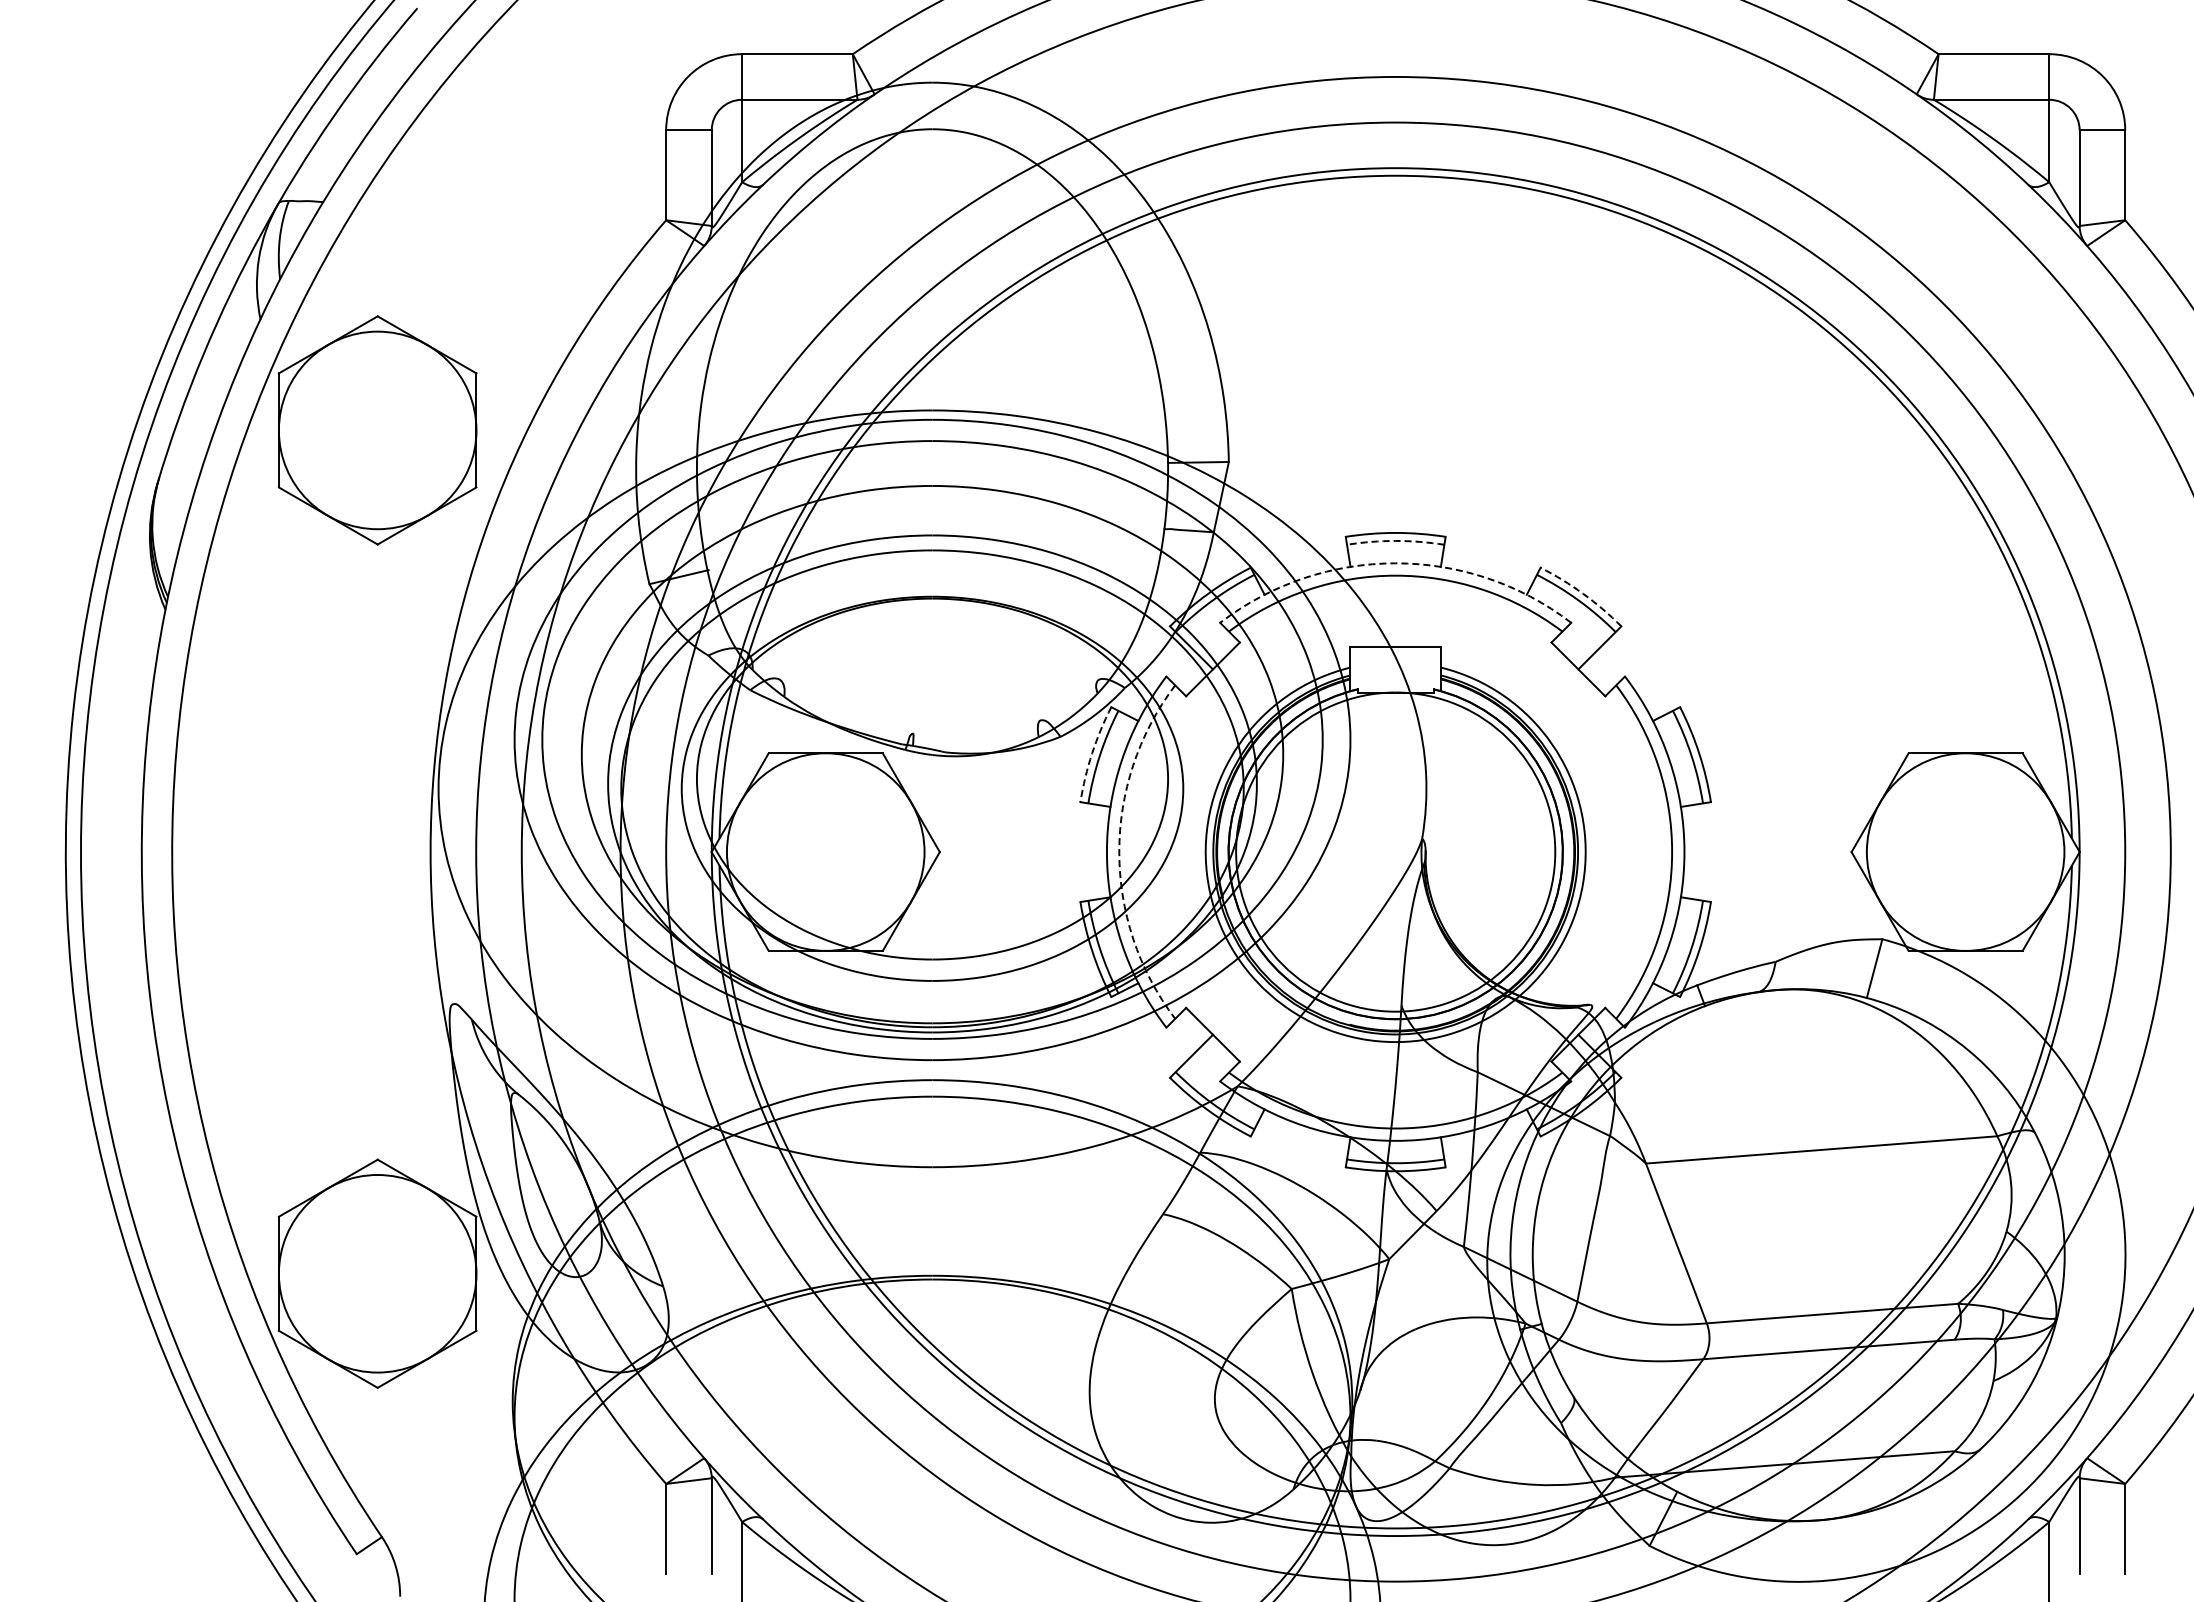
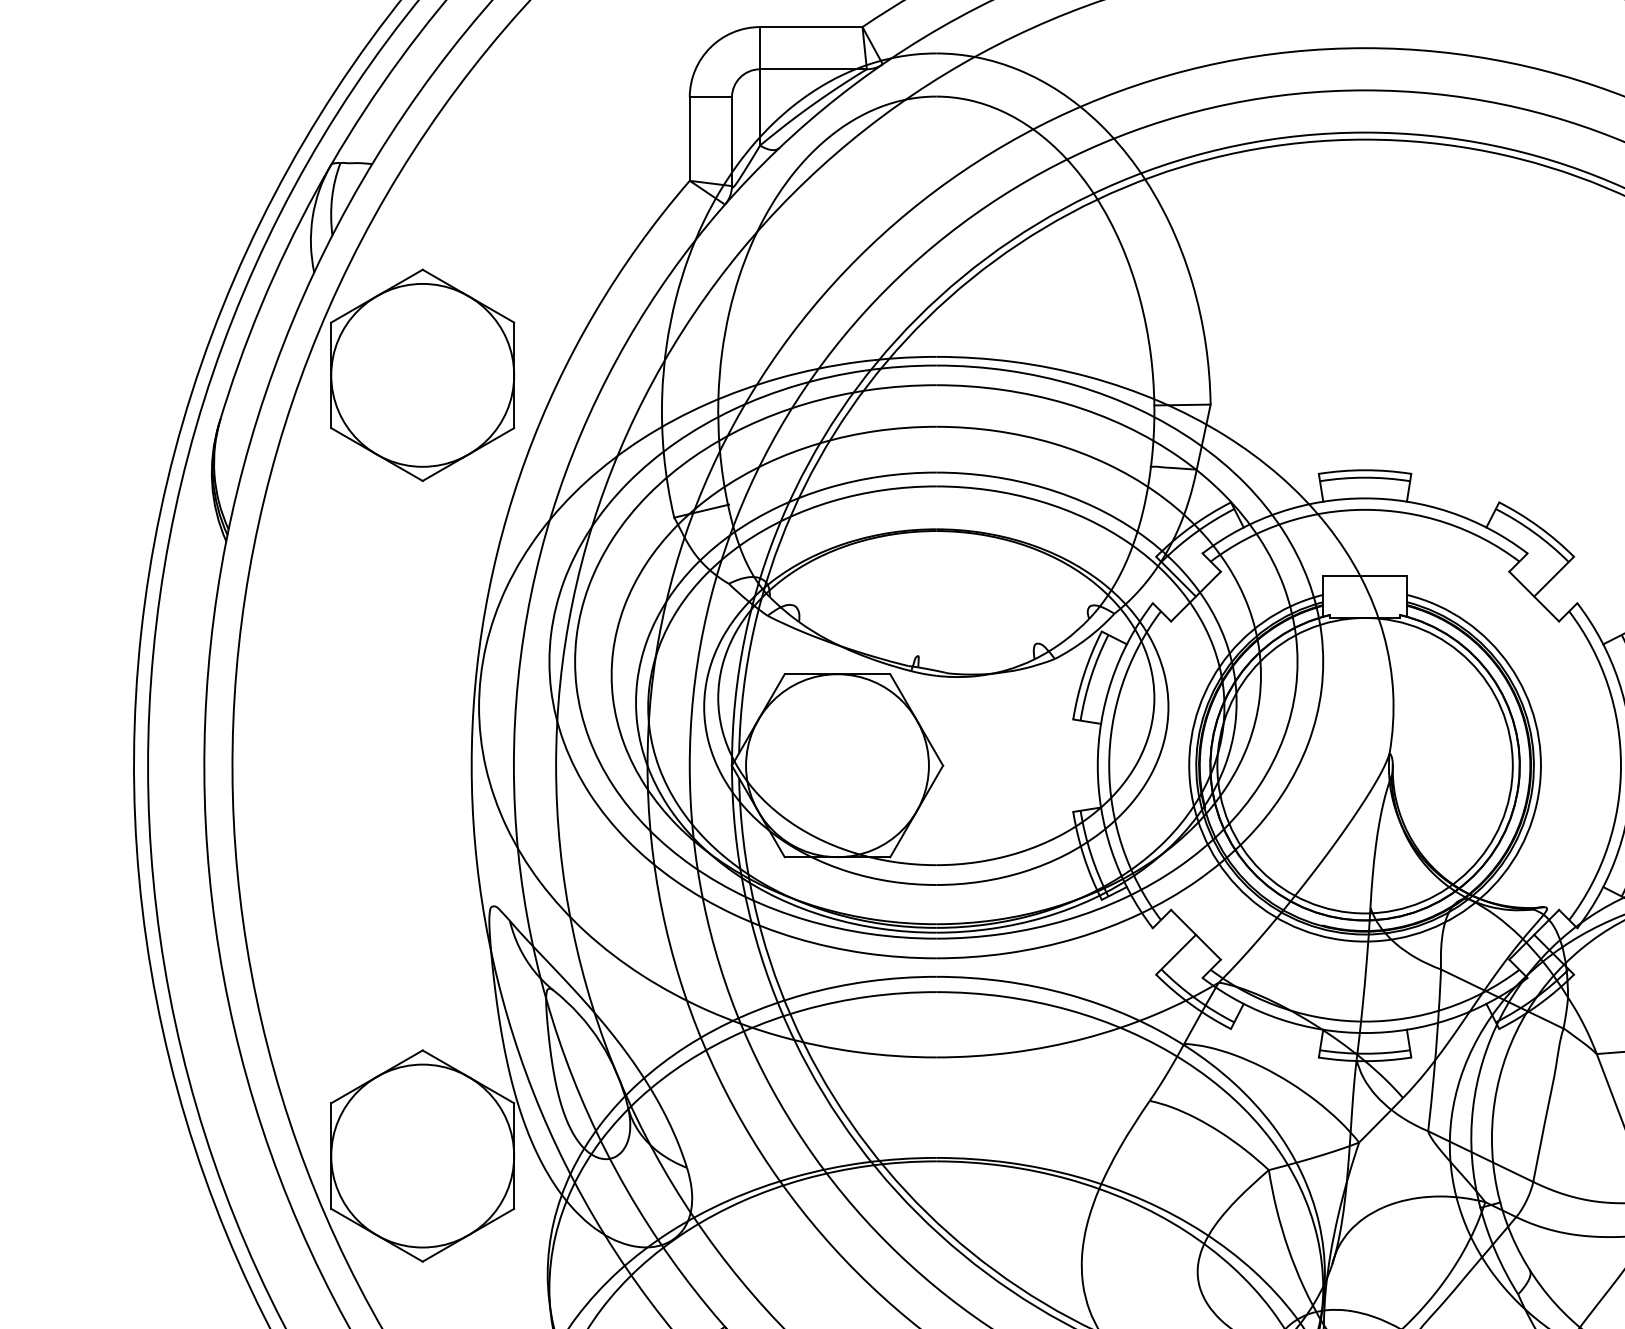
arc: (1395, 540) -> (1364, 477), dashed -> solid
arc: (1395, 563) -> (1364, 498), dashed -> solid
arc: (1583, 593) -> (1538, 526), dashed -> solid
arc: (1092, 753) -> (1084, 674), dashed -> solid
arc: (1119, 852) -> (1109, 766), dashed -> solid

